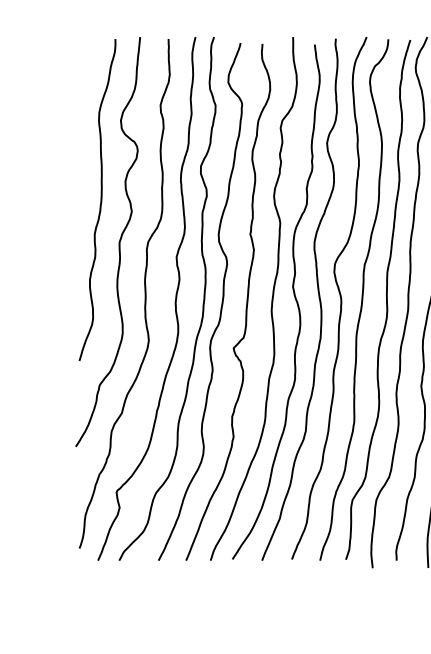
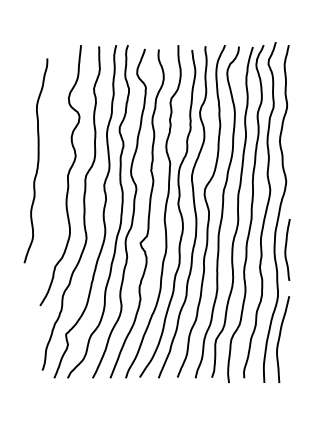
curve: (99, 199) -> (37, 160), moved

